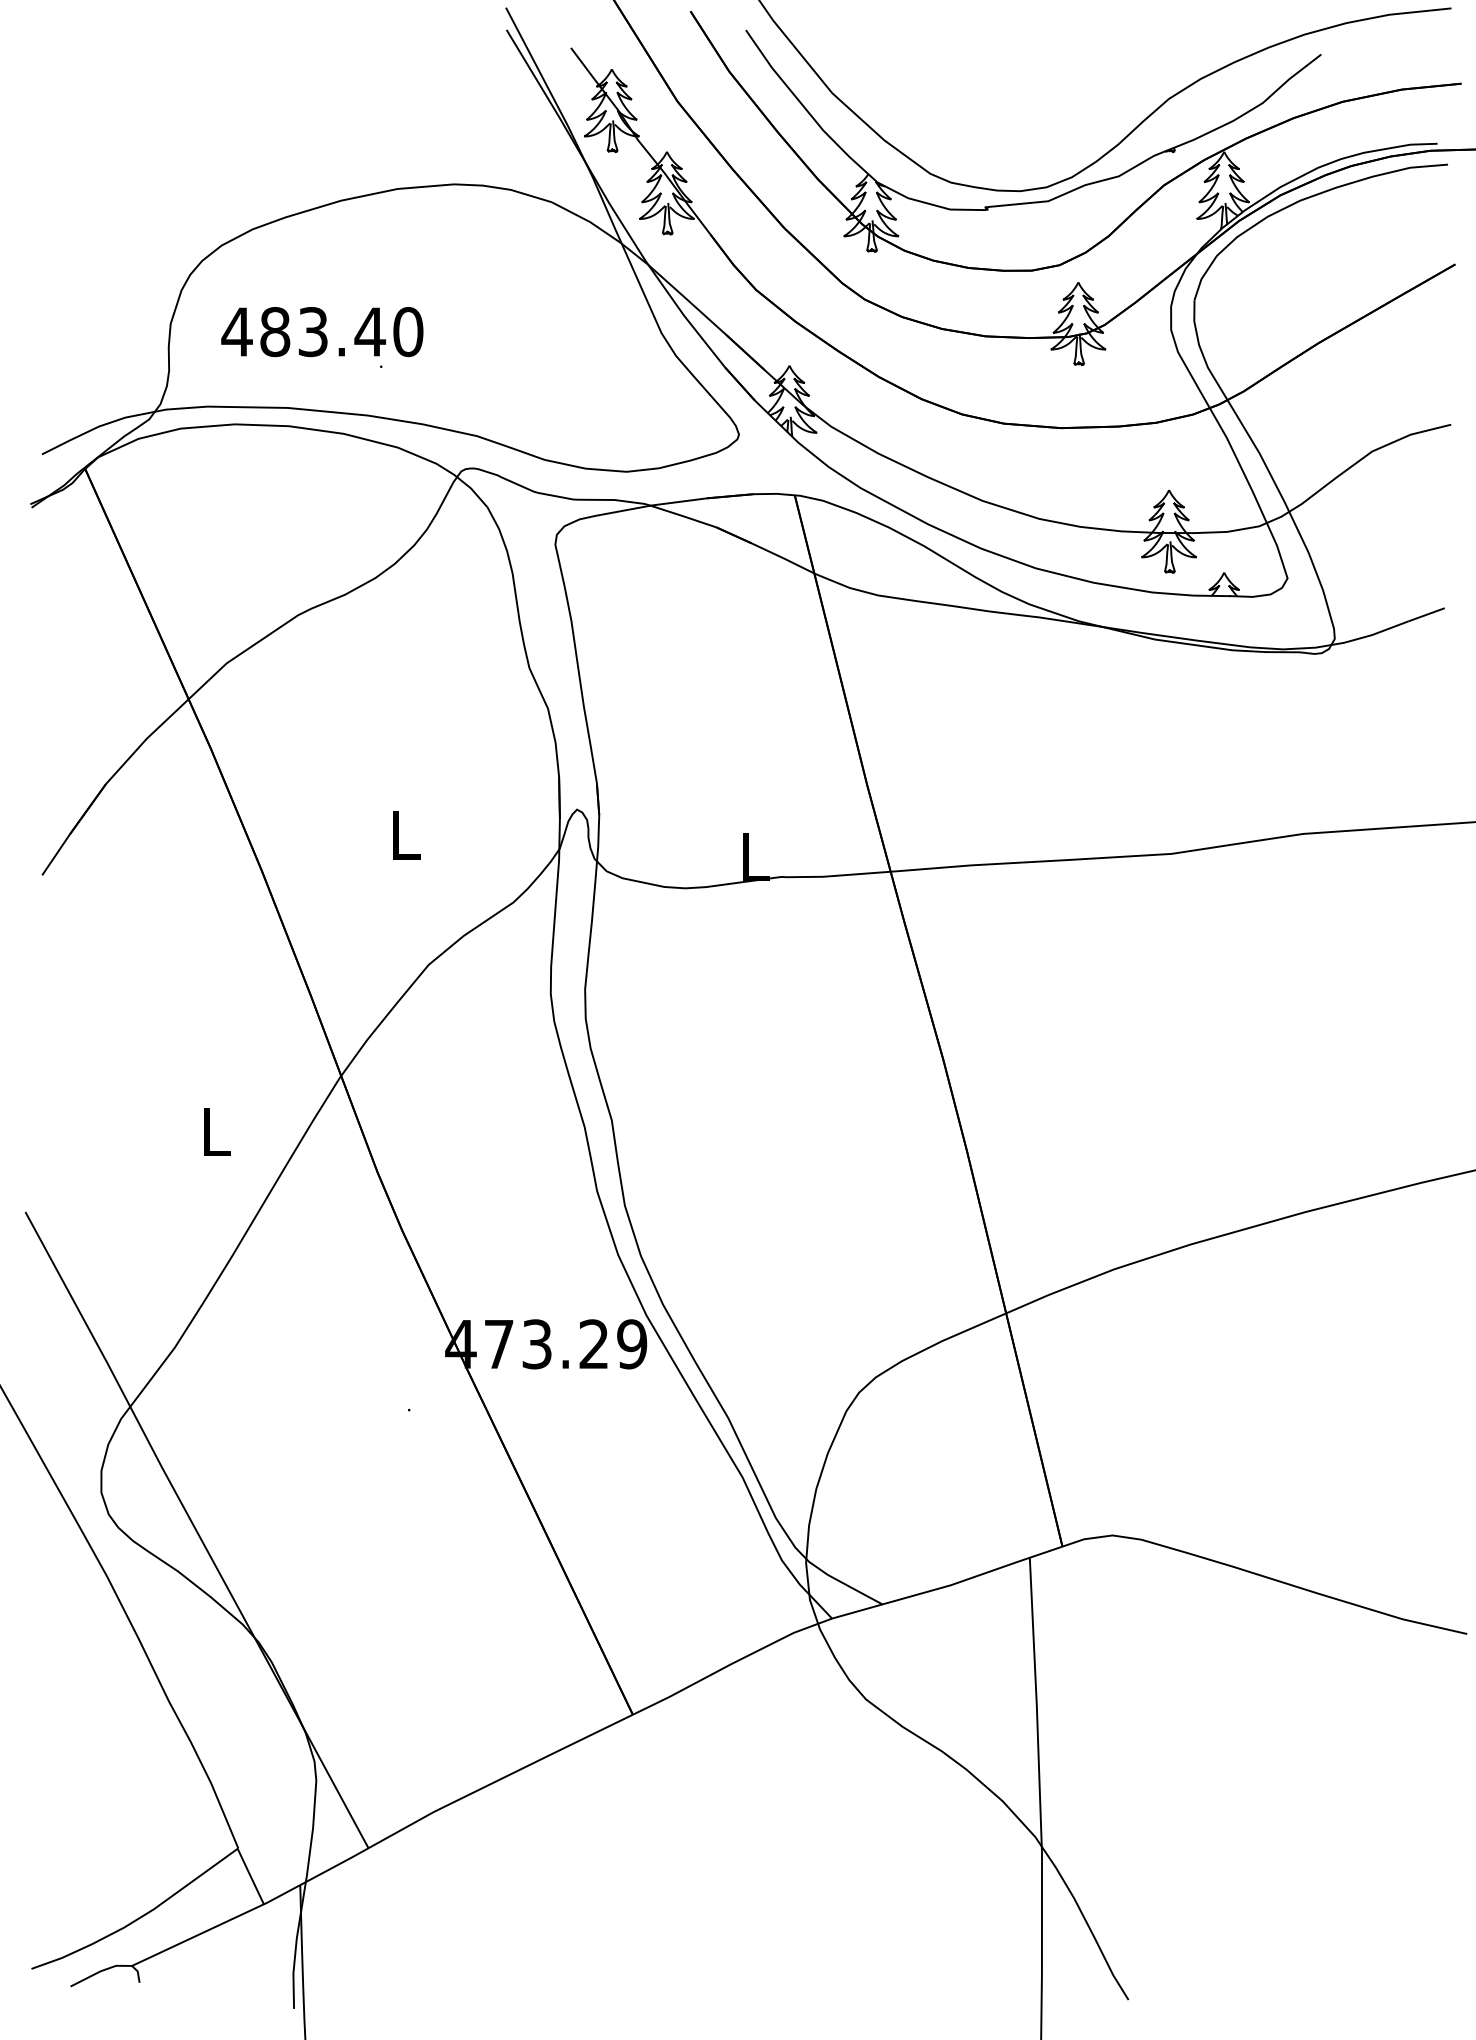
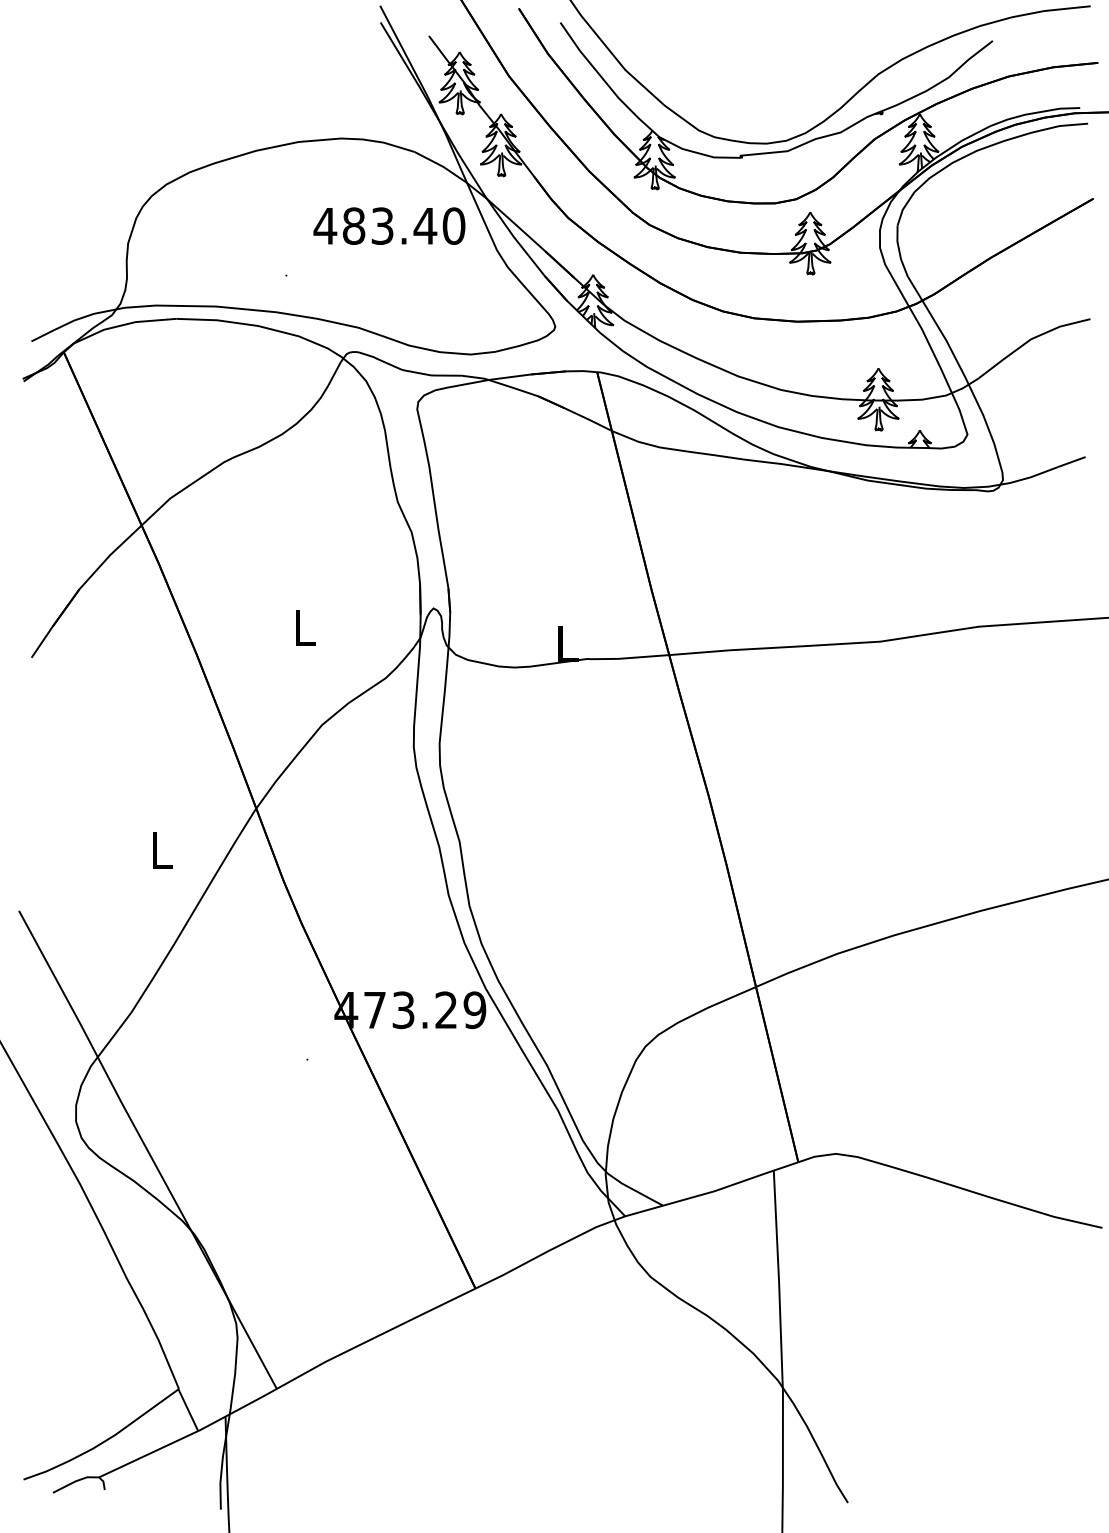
text: (322, 332) -> (389, 226), moved

